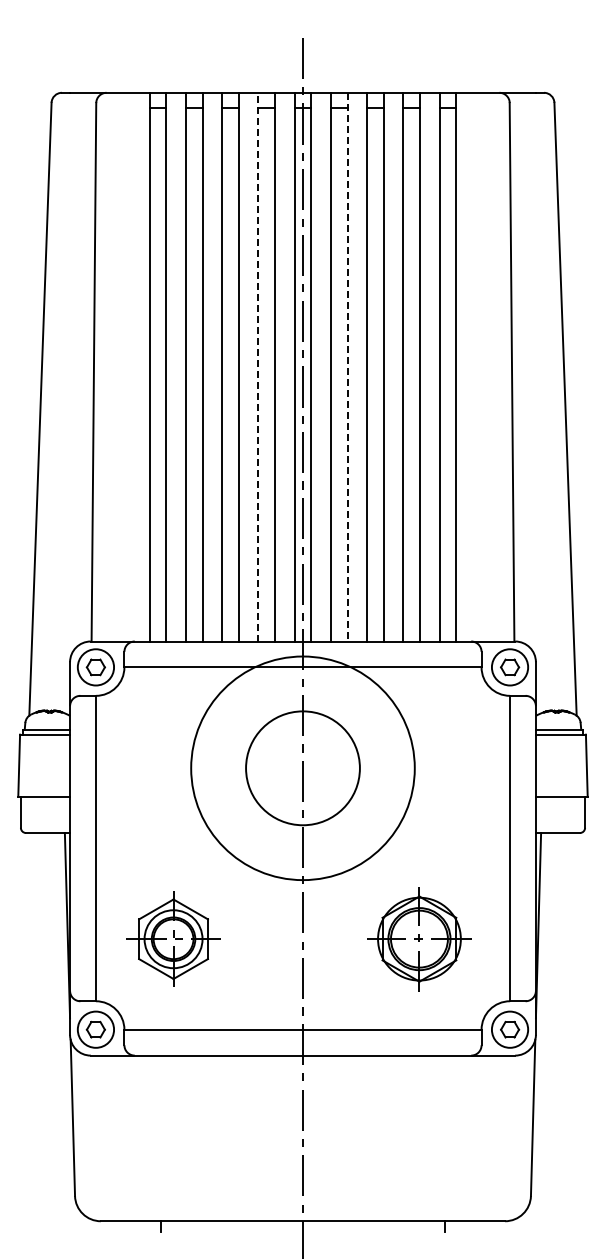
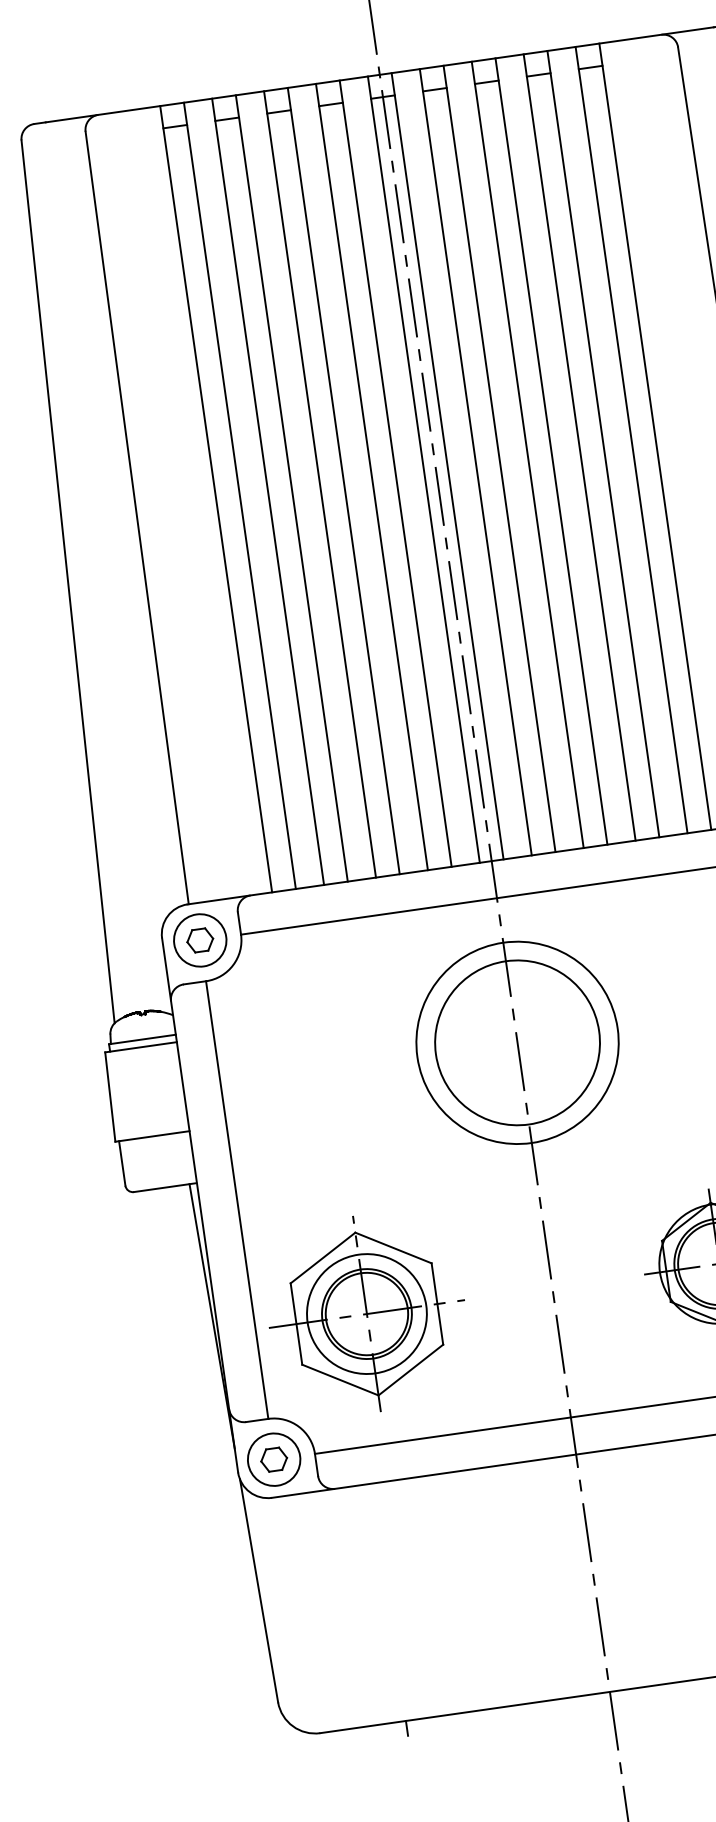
line: (258, 366) -> (371, 476), dashed -> solid
line: (347, 367) -> (499, 459), dashed -> solid
circle: (302, 768) -> (516, 1043), size x0.62
part: (173, 939) -> (366, 1314), size x1.43

